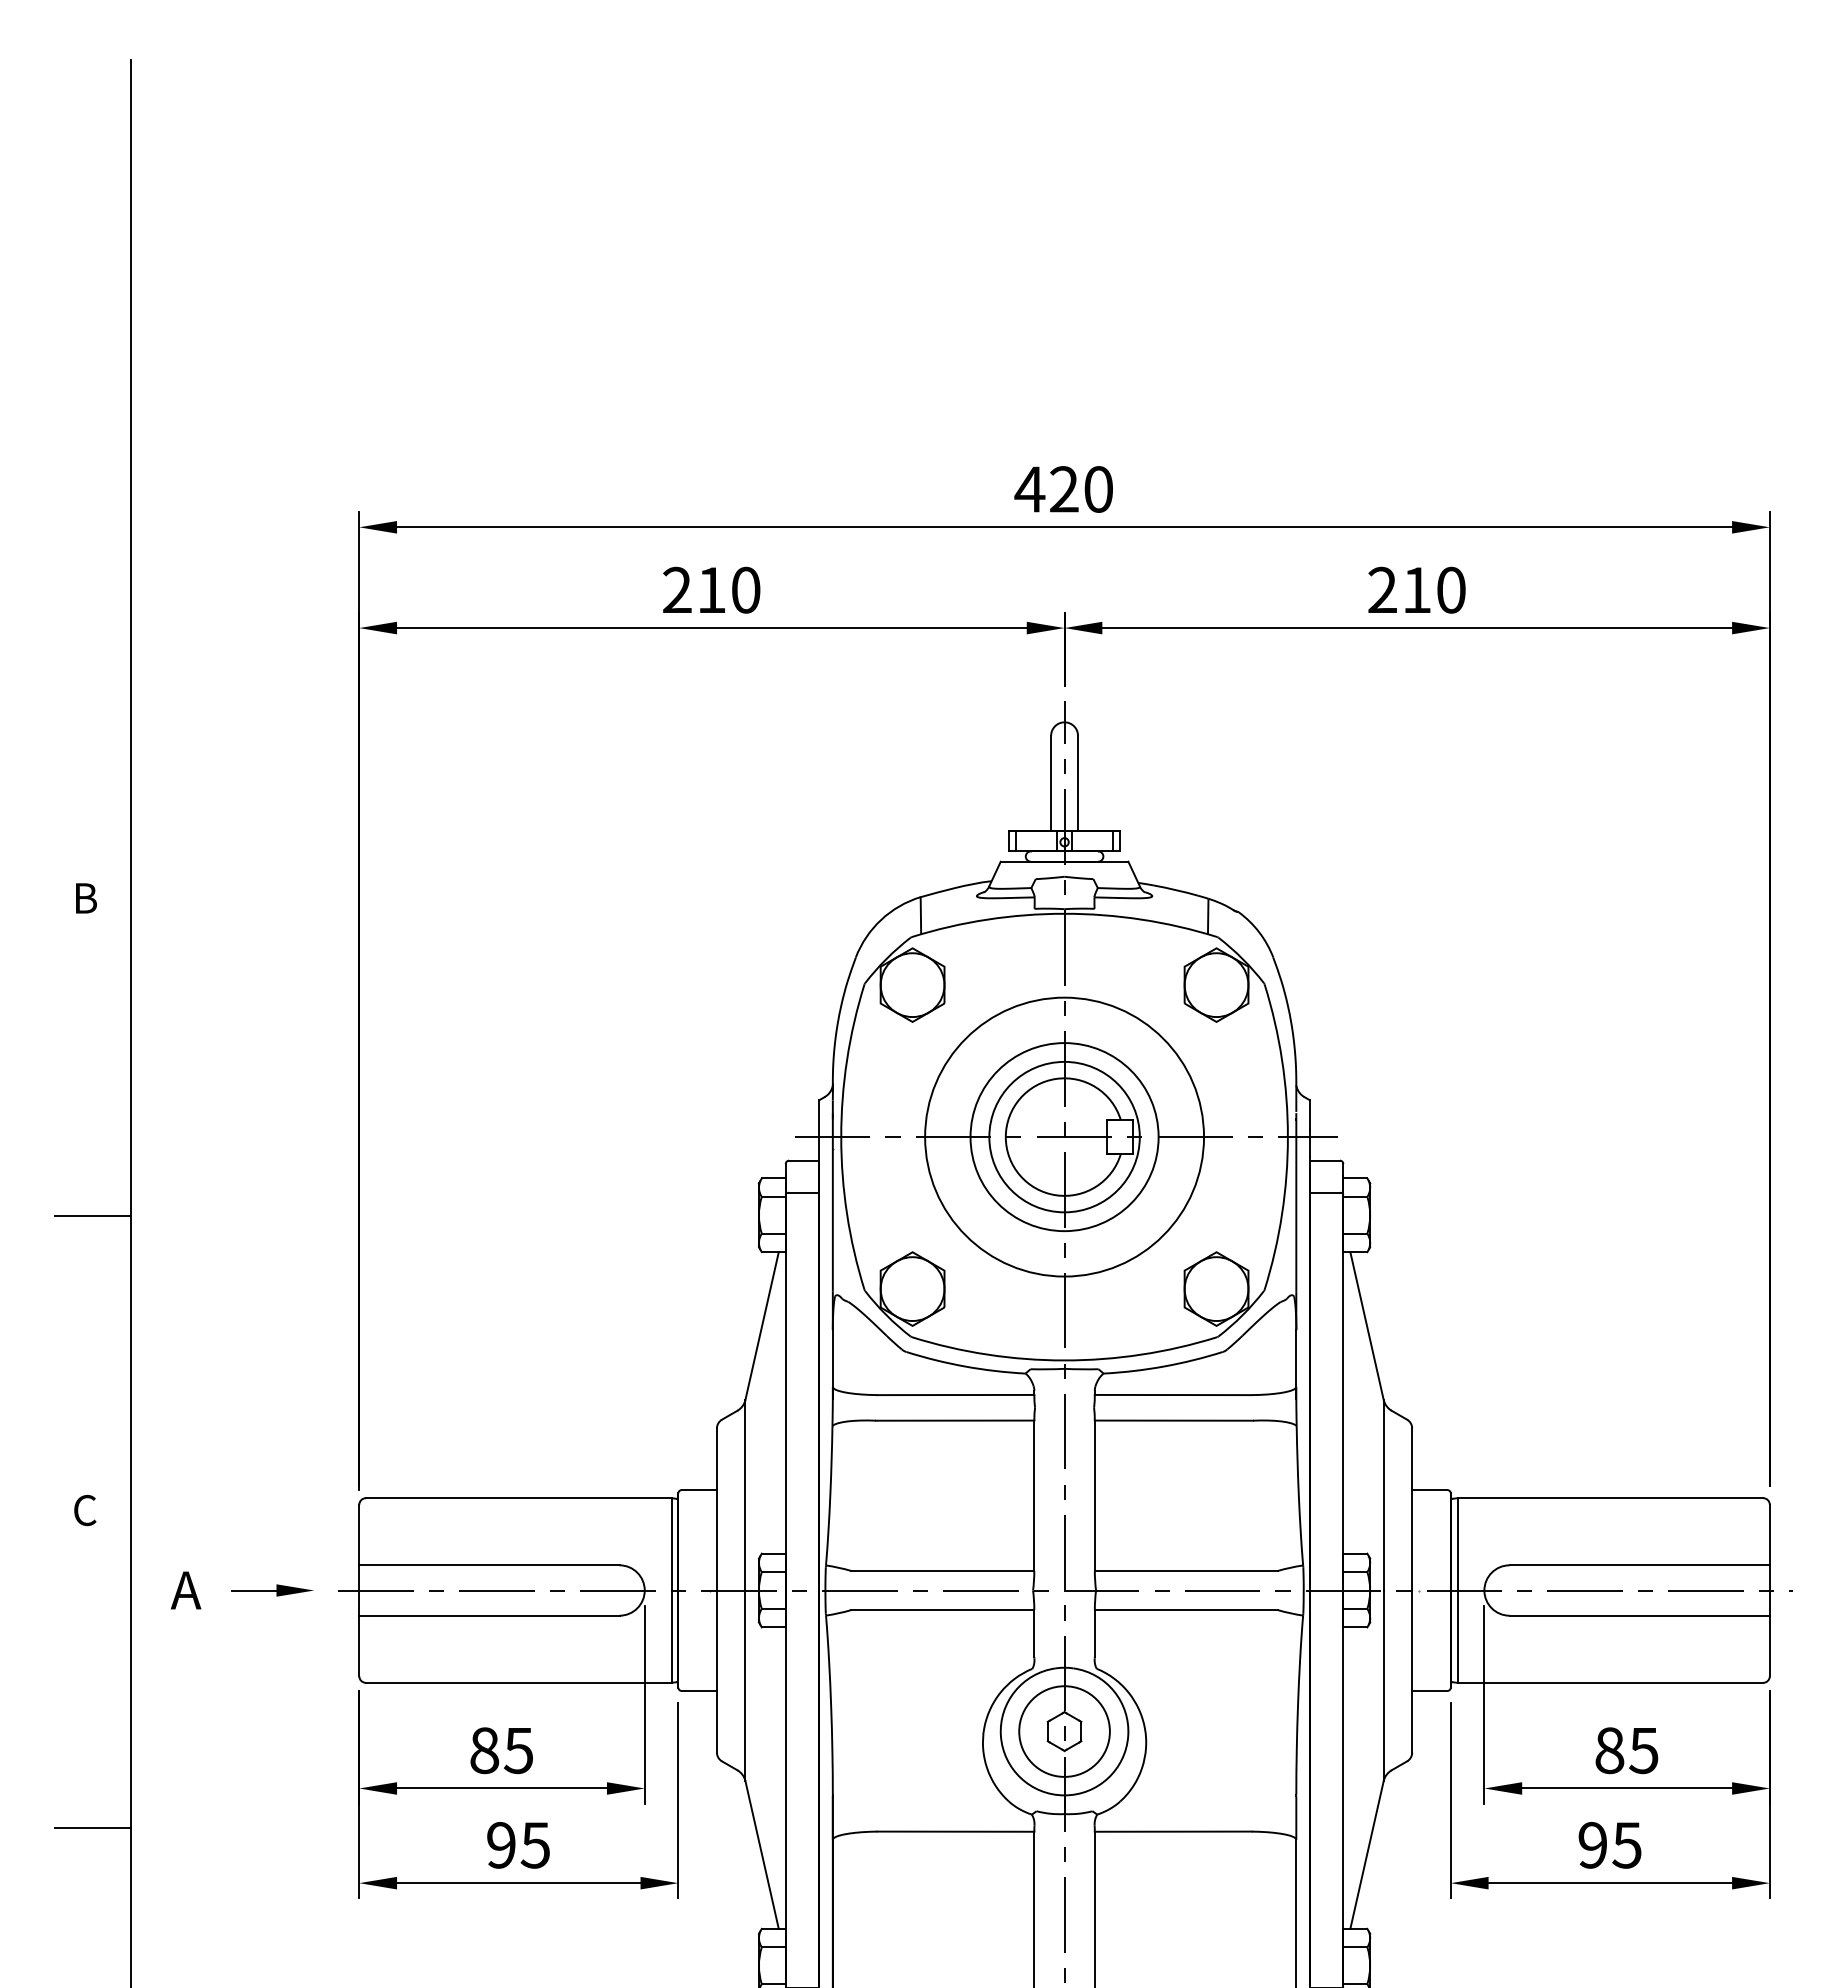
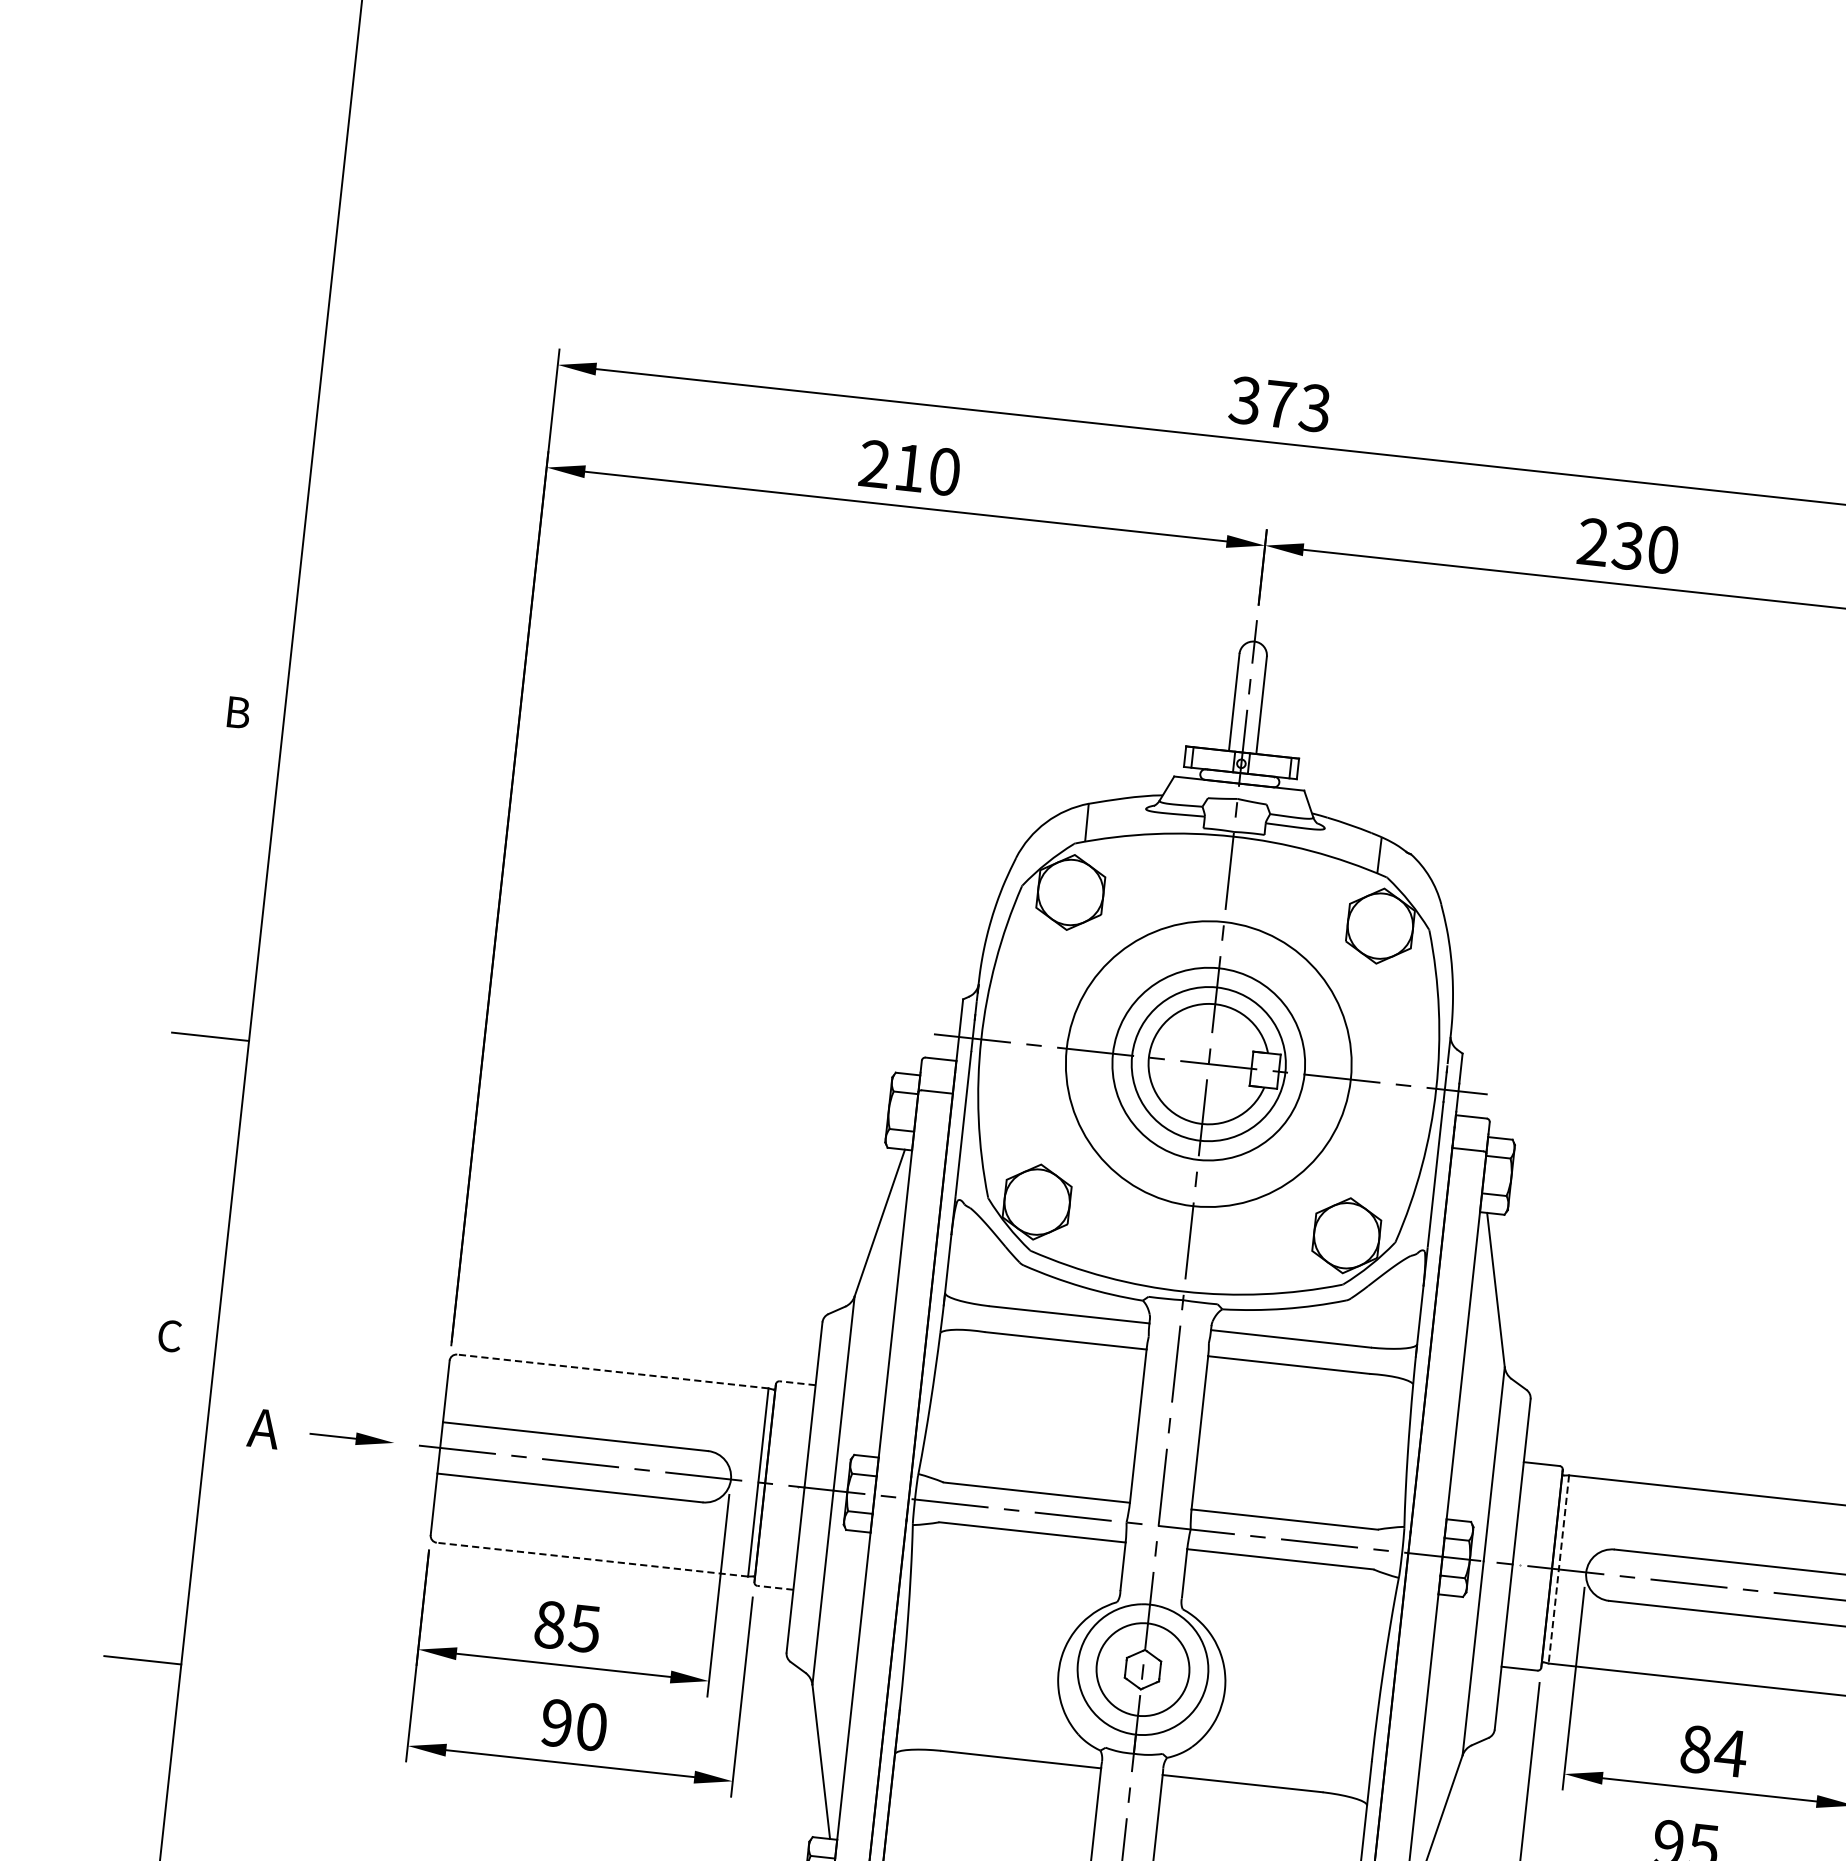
text: (1063, 489) -> (1279, 404), 420 -> 373
text: (1416, 589) -> (1627, 545), 210 -> 230
line: (699, 1490) -> (797, 1383), solid -> dashed
line: (518, 1498) -> (612, 1371), solid -> dashed
line: (1457, 1591) -> (1558, 1570), solid -> dashed
line: (518, 1682) -> (592, 1559), solid -> dashed
line: (699, 1690) -> (775, 1587), solid -> dashed
text: (1643, 1751) -> (1730, 1754), 85 -> 84
text: (535, 1845) -> (591, 1727), 95 -> 90

